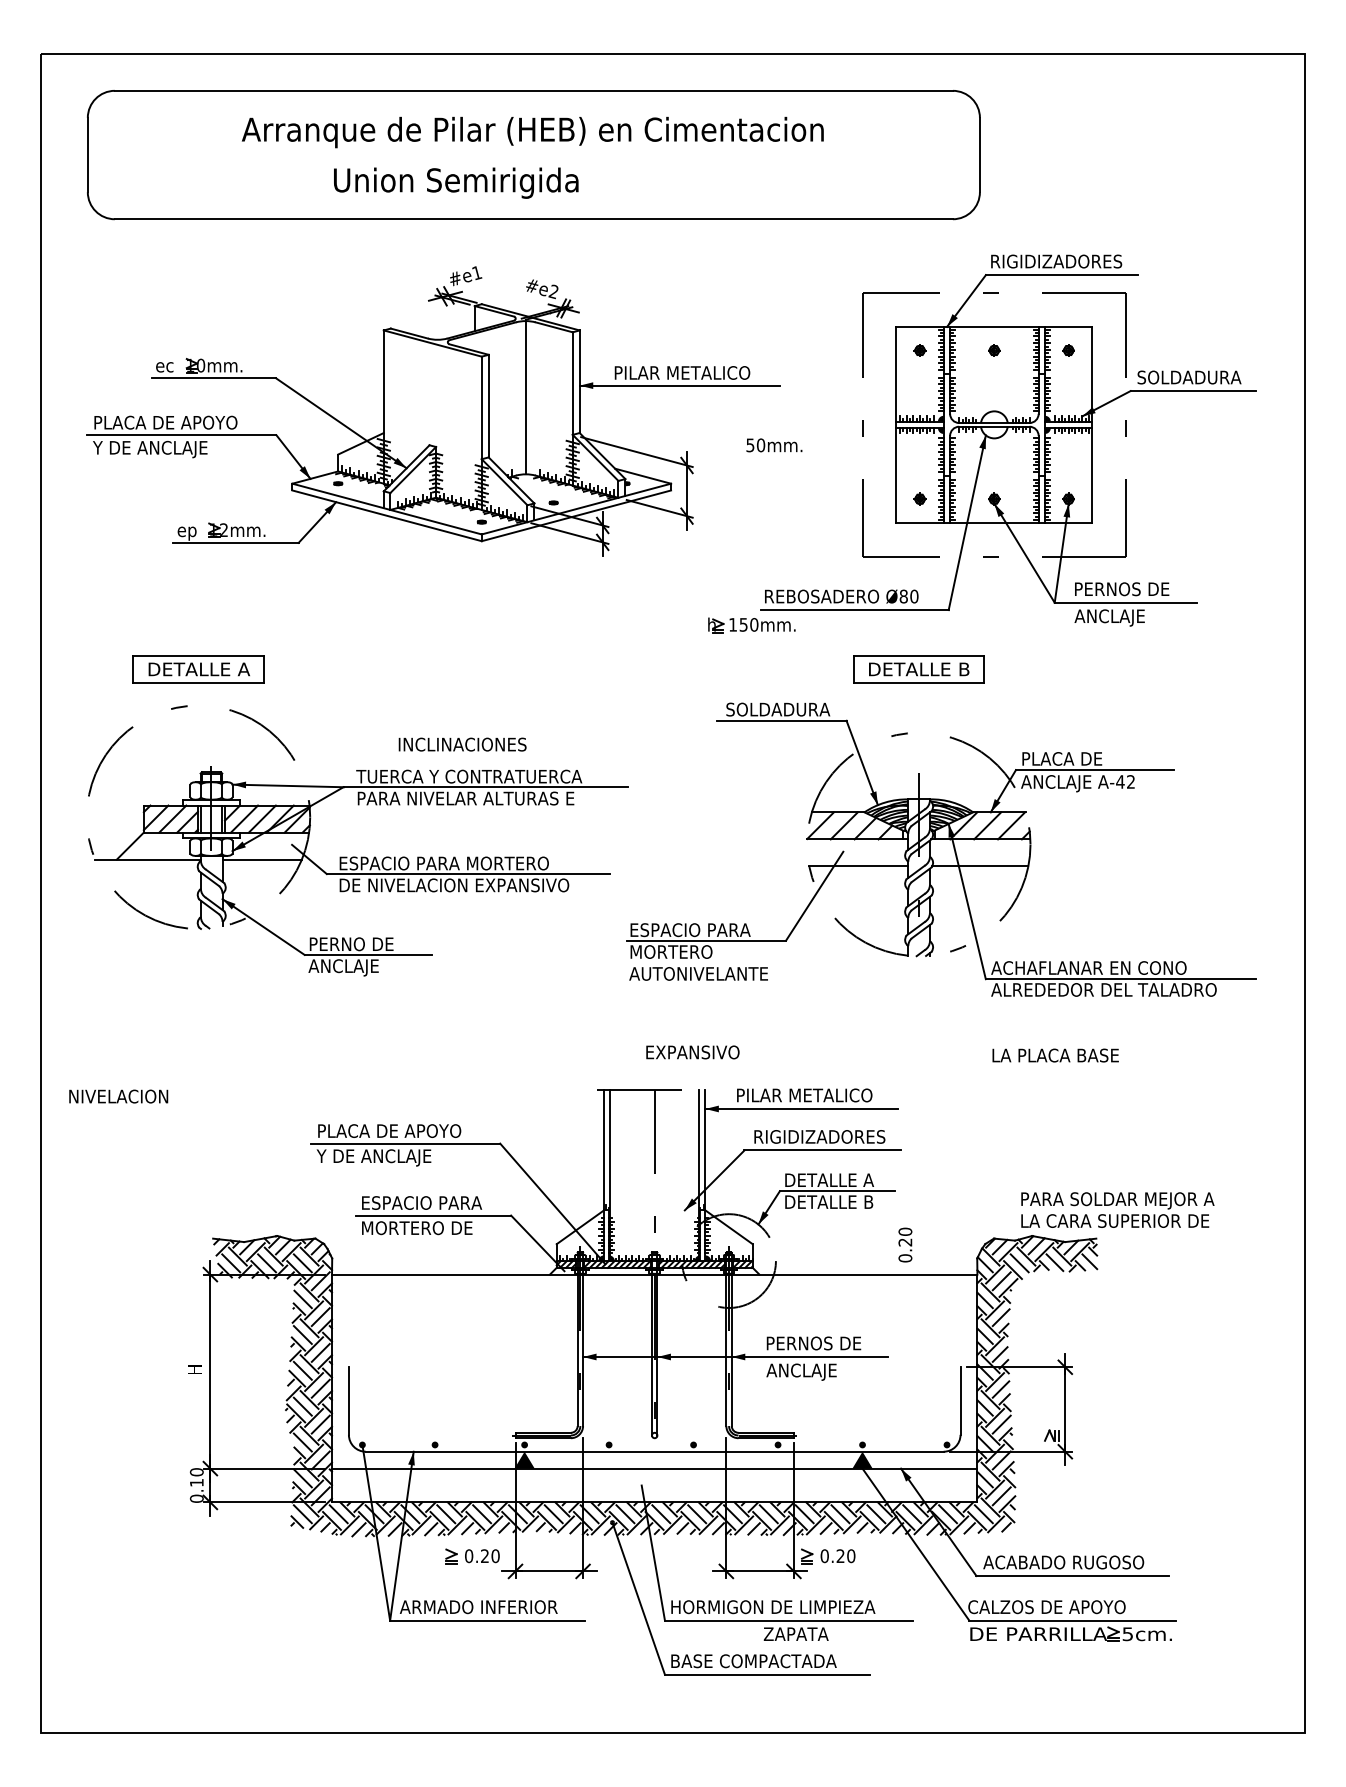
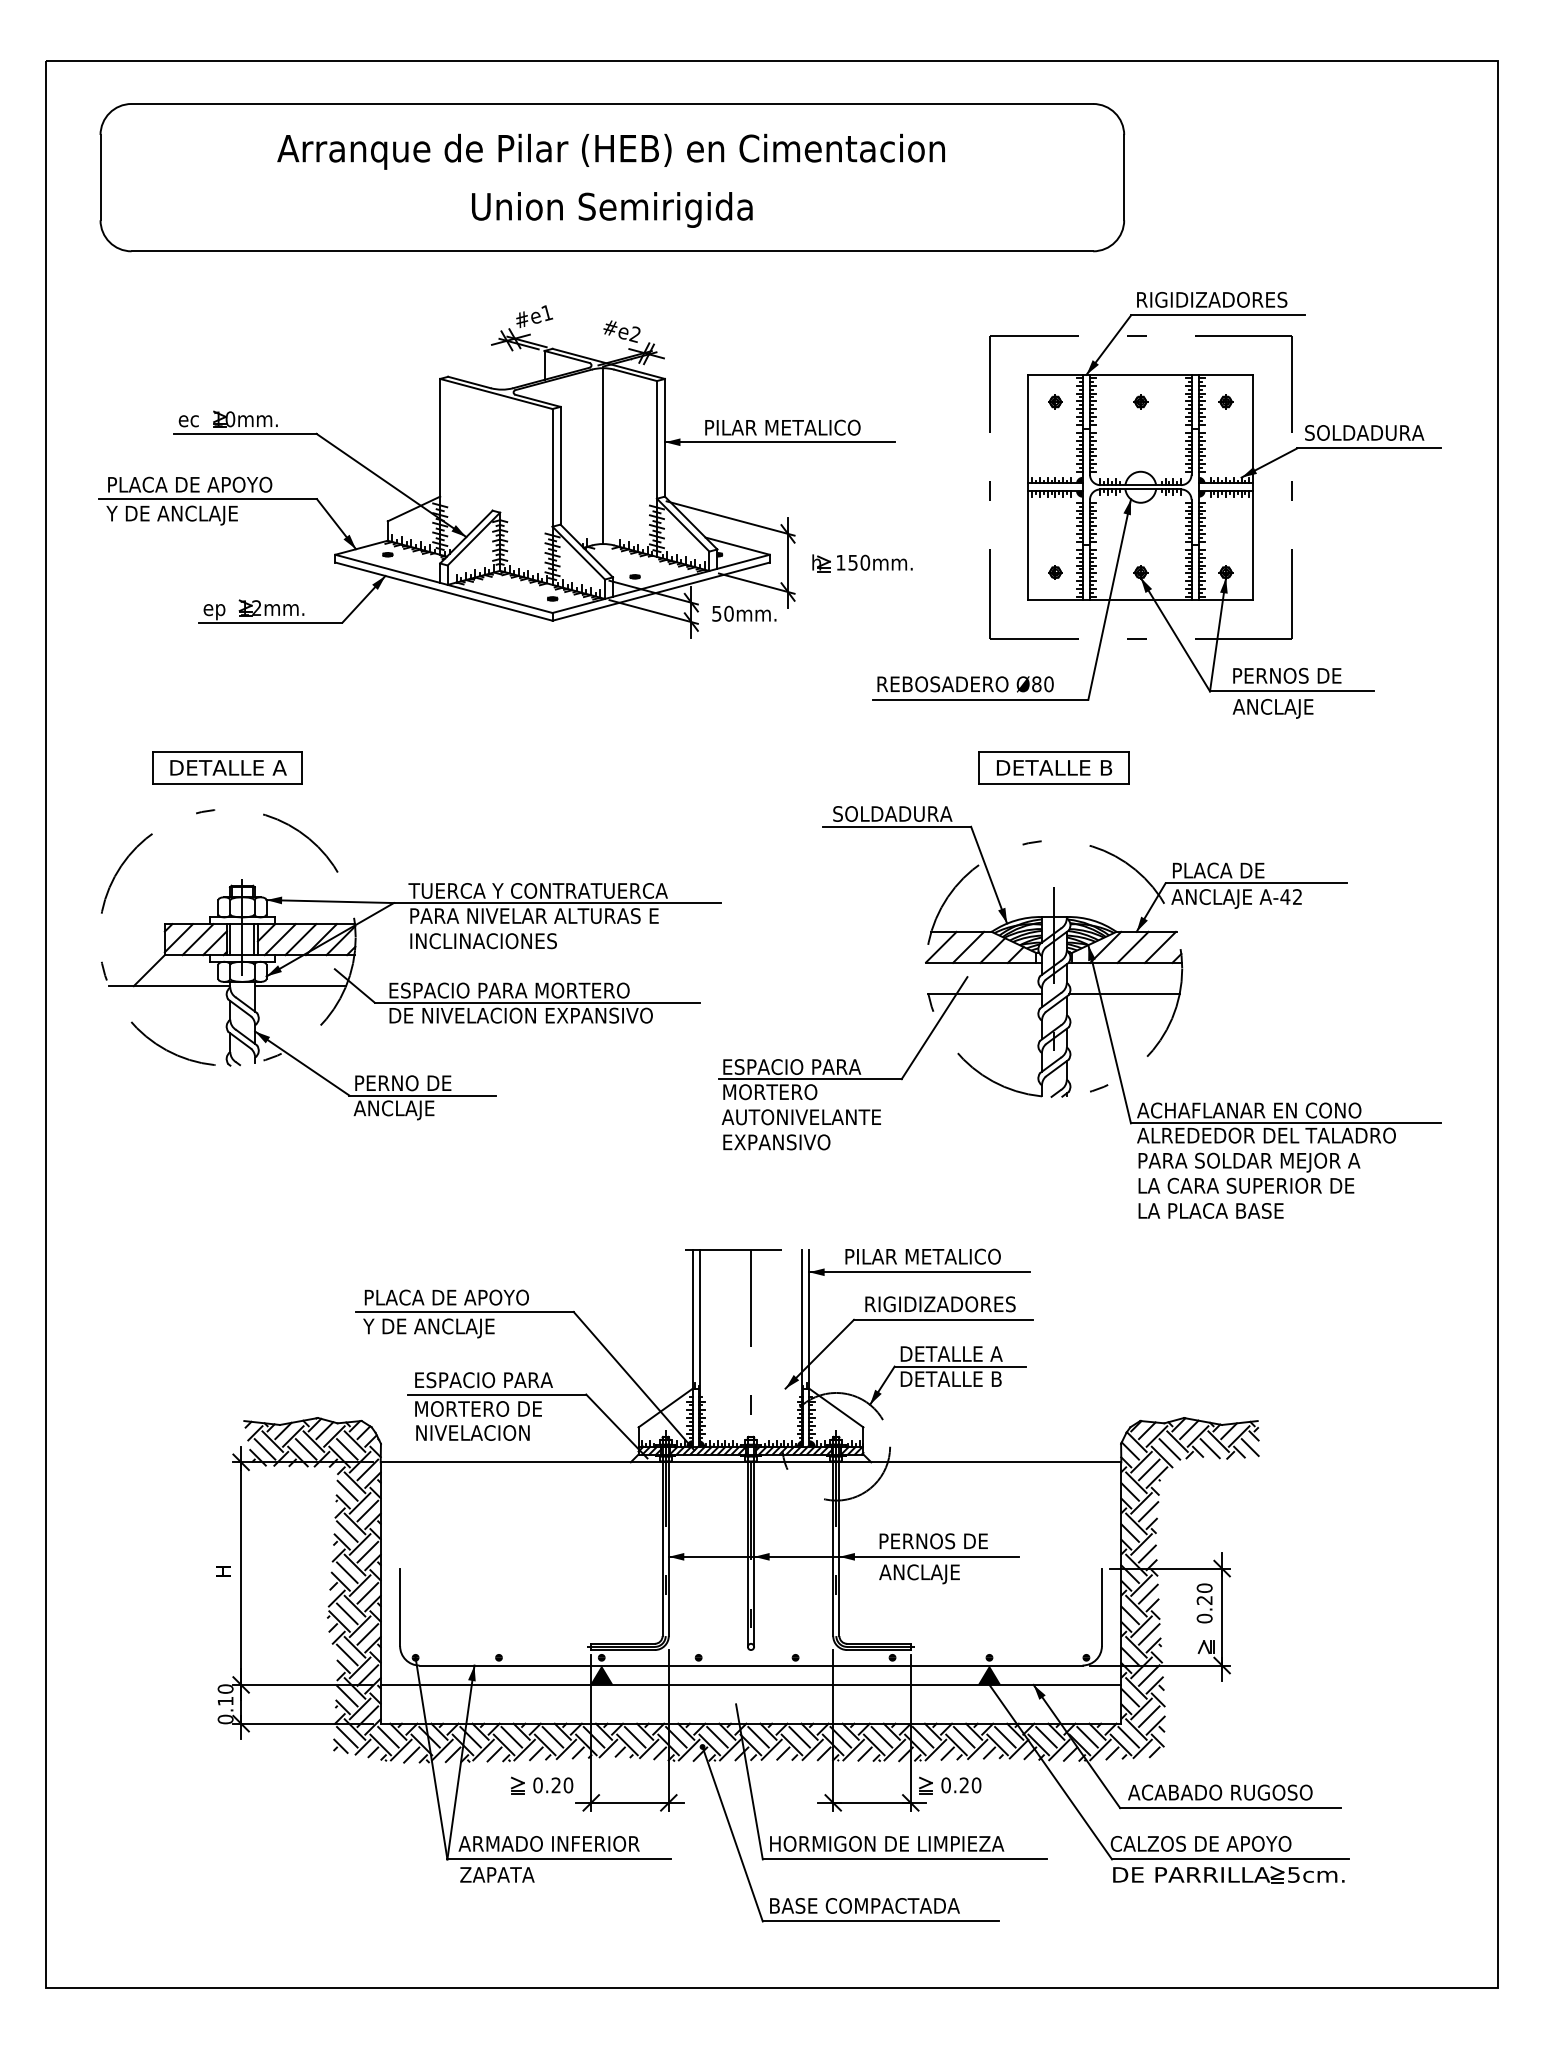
text: (456, 182) -> (612, 209), moved
text: (774, 445) -> (744, 613), moved
part: (751, 625) -> (862, 563), moved
text: (462, 744) -> (483, 941), moved
text: (692, 1052) -> (776, 1142), moved
text: (118, 1096) -> (472, 1432), moved
text: (1117, 1209) -> (1249, 1172), moved
text: (905, 1245) -> (1204, 1603), moved
text: (796, 1633) -> (497, 1874), moved

